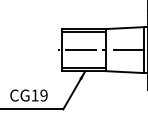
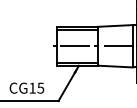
text: (43, 94) -> (40, 87), CG19 -> CG15

